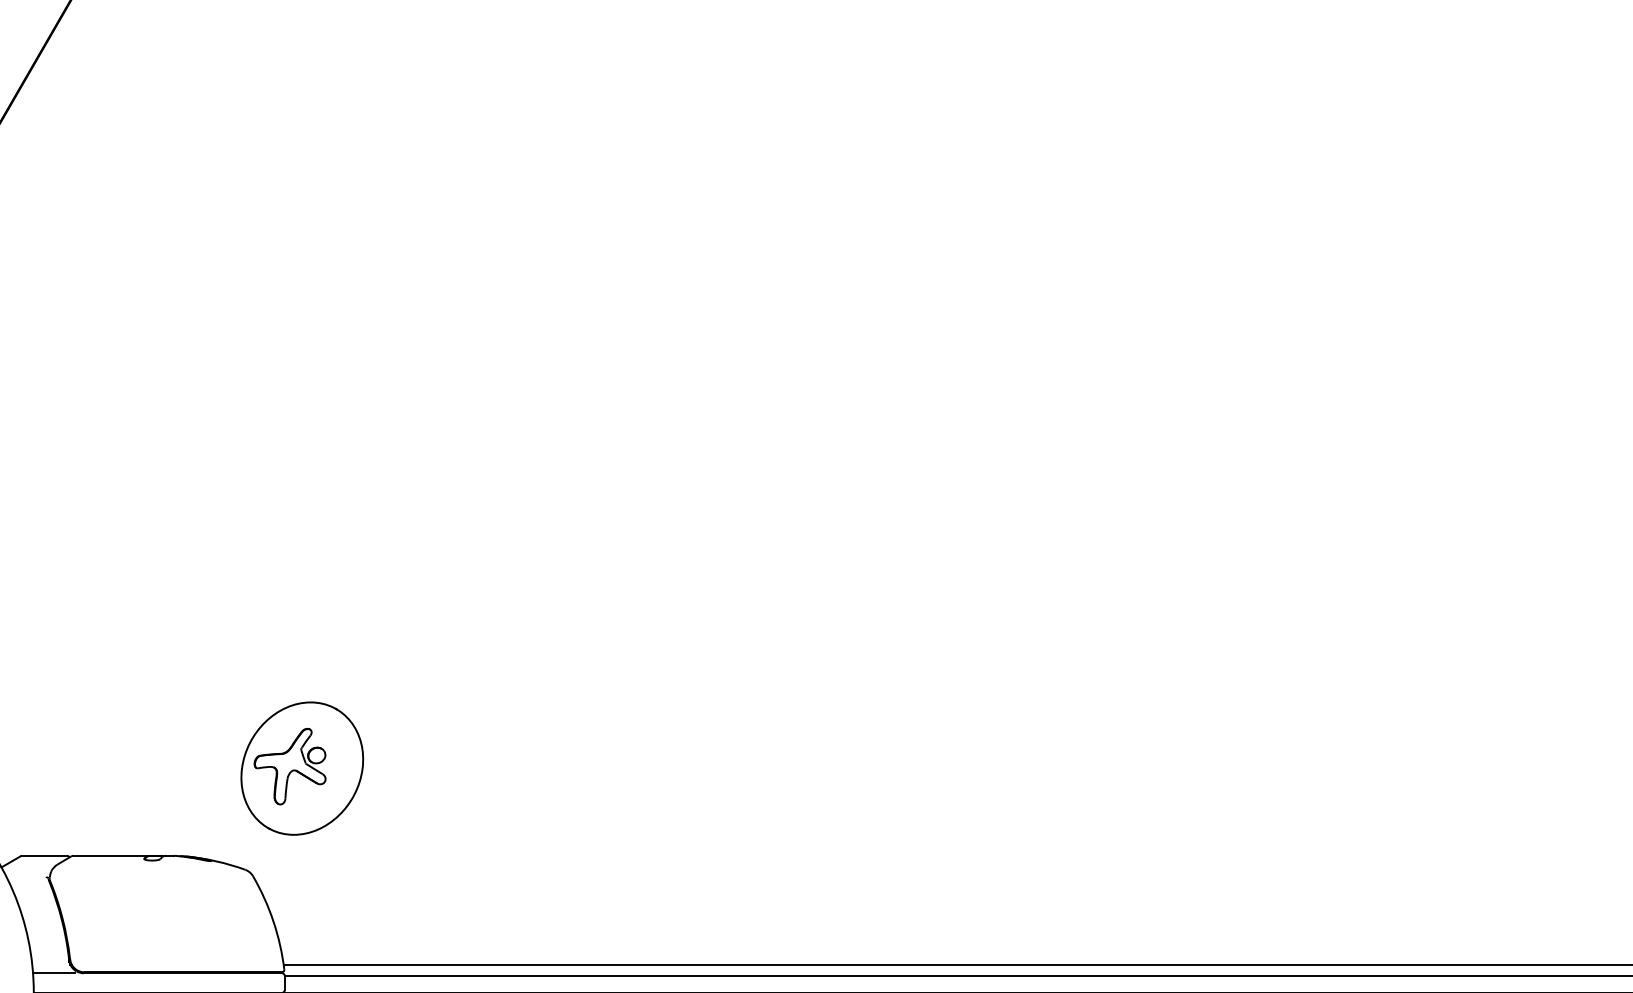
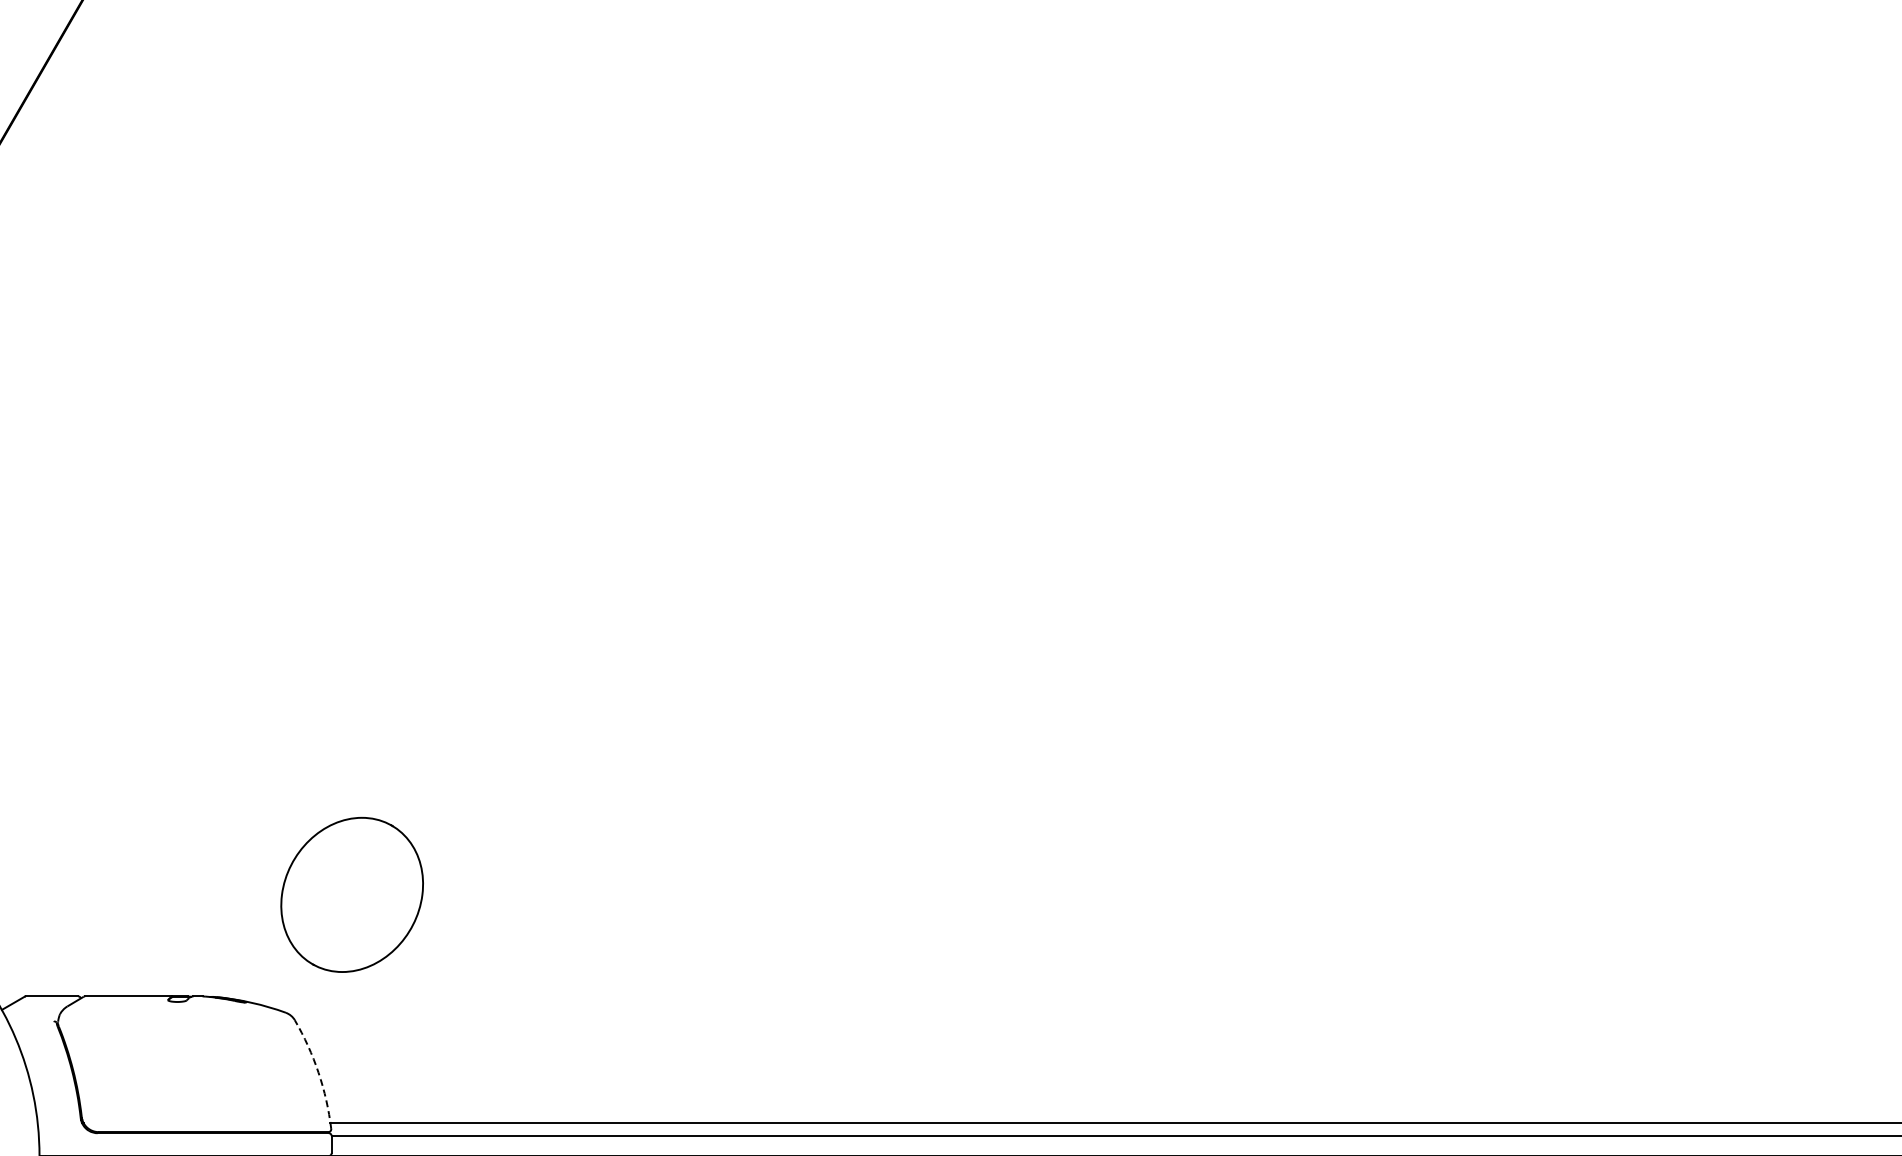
part: (289, 766) -> (337, 892), removed
arc: (273, 921) -> (318, 1072), solid -> dashed
line: (53, 973) -> (62, 1133), removed

